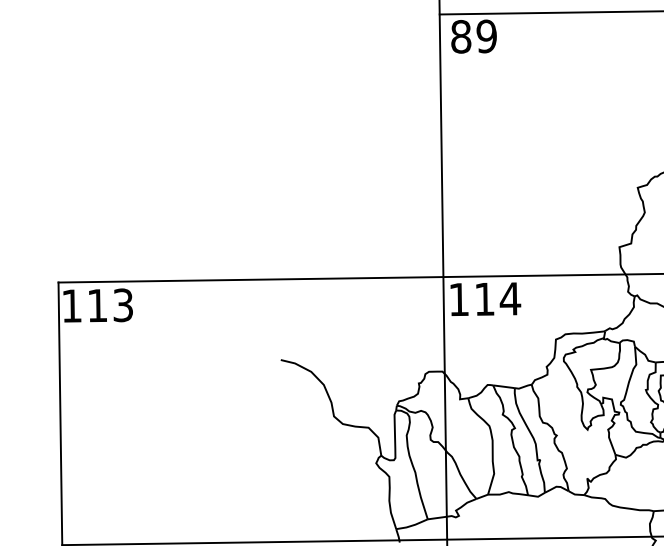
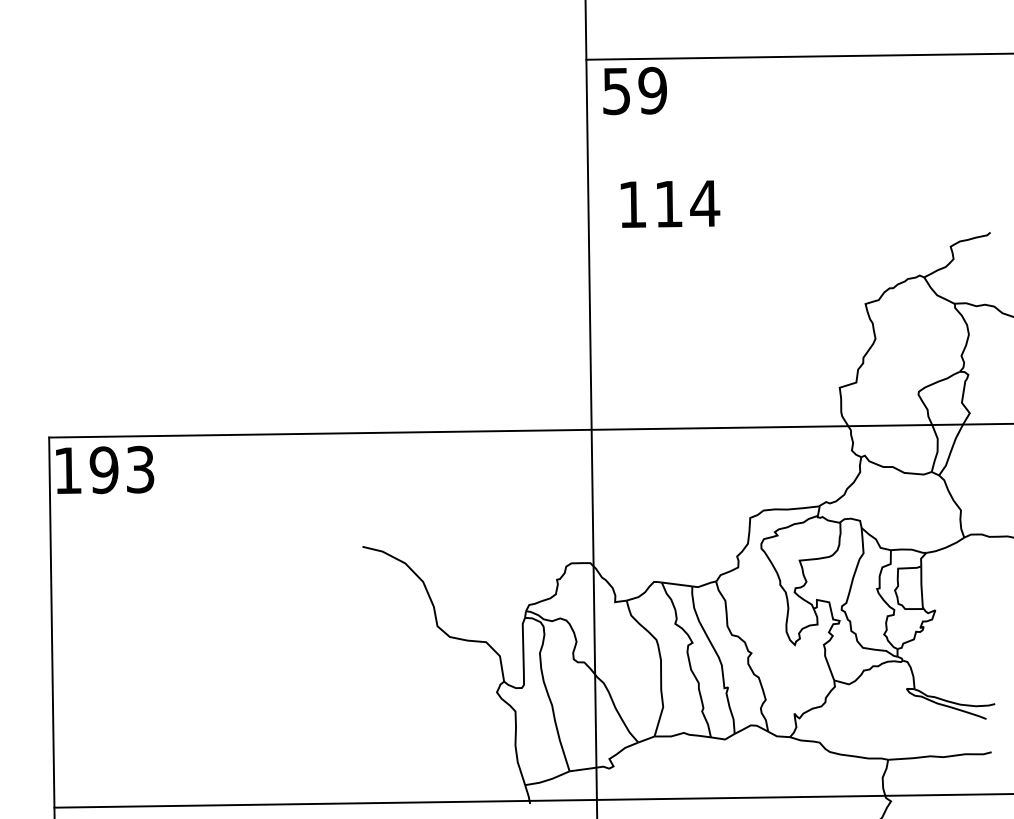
text: (461, 37) -> (616, 91), 89 -> 59
text: (485, 298) -> (670, 203), moved
text: (97, 305) -> (103, 470), 113 -> 193

